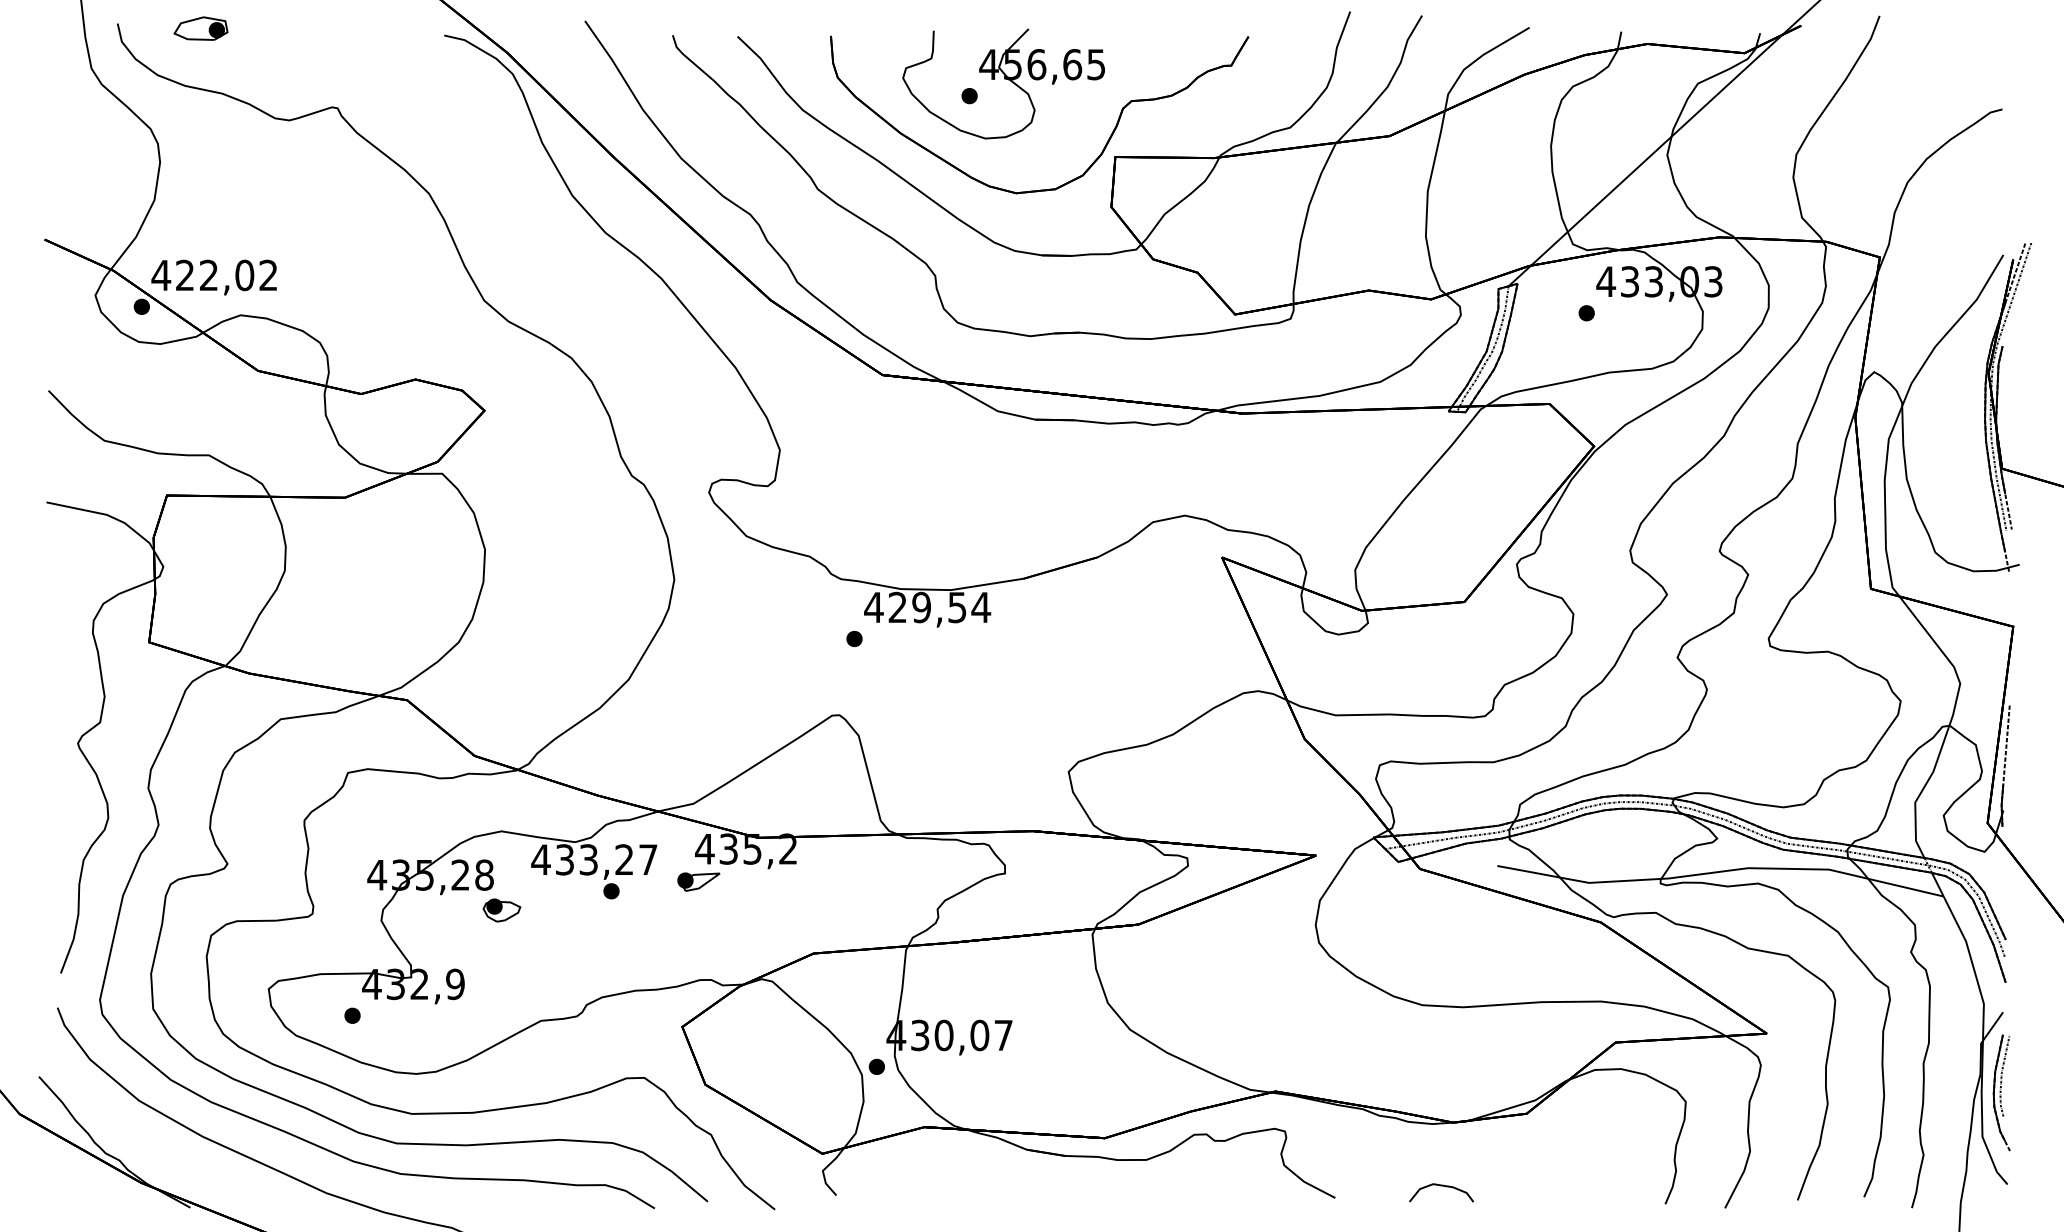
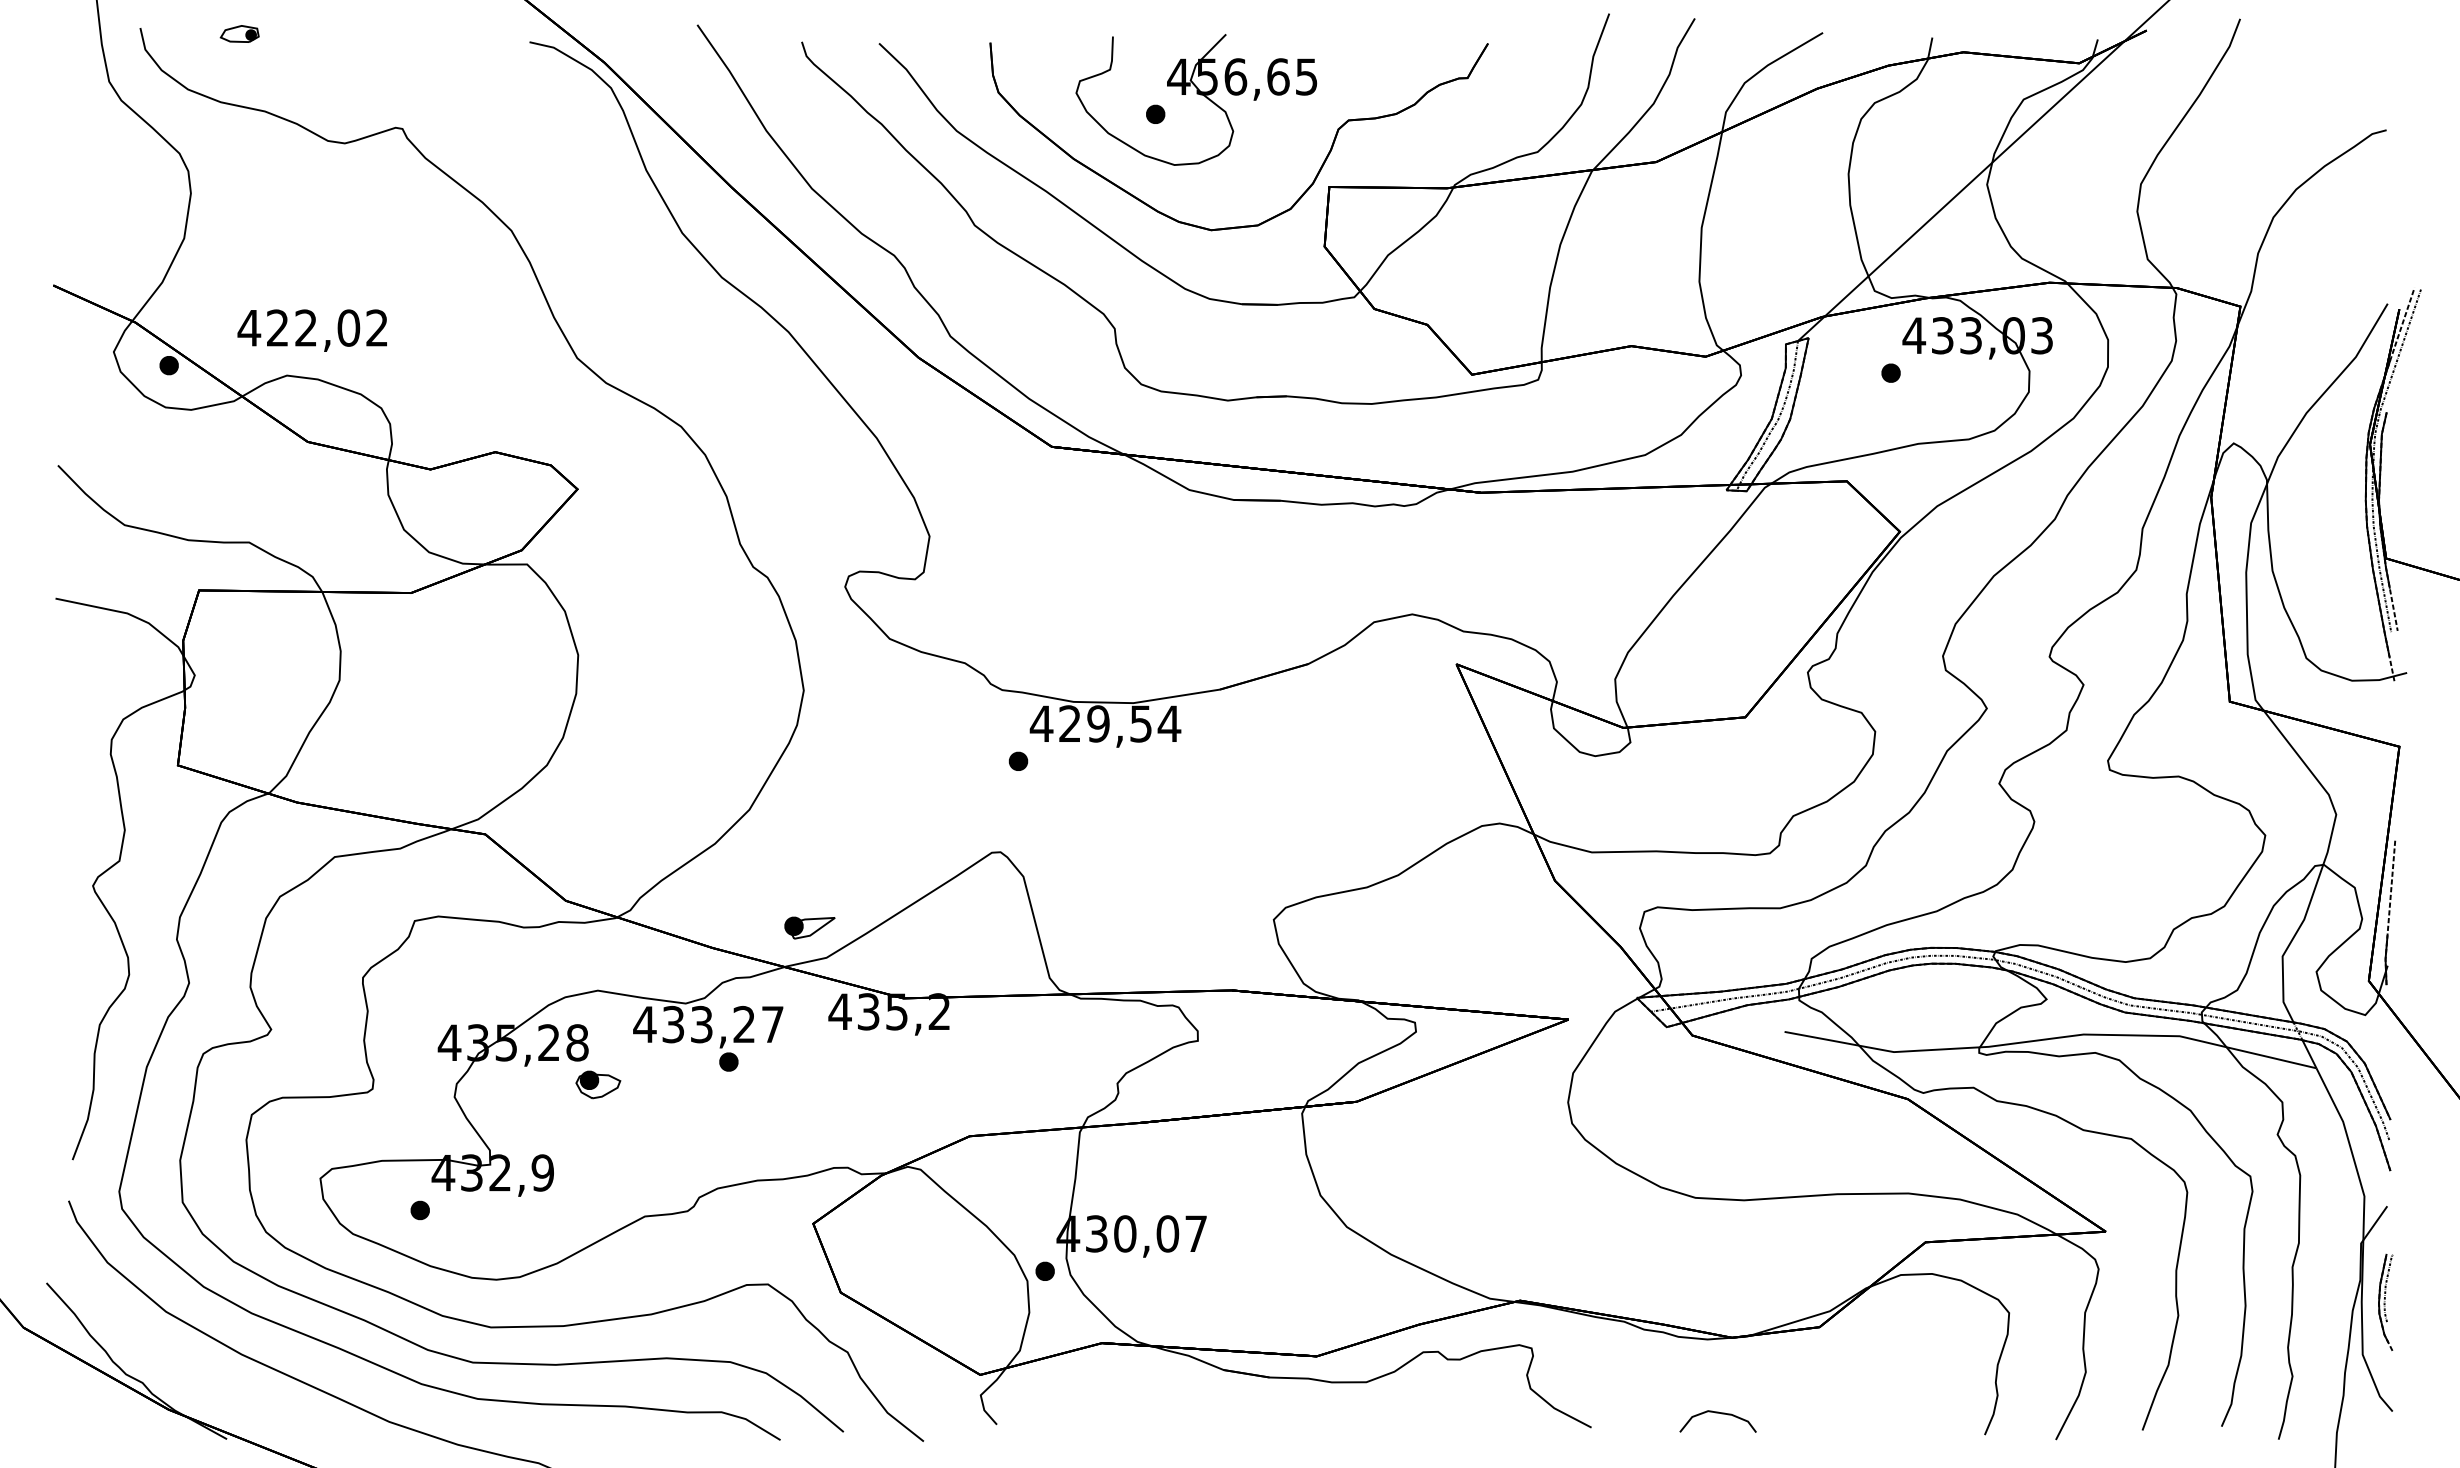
part: (200, 28) -> (239, 33), size x0.6
text: (213, 277) -> (311, 330), moved
part: (698, 881) -> (809, 927), moved
part: (2001, 1093) -> (2385, 1302), size x0.7

